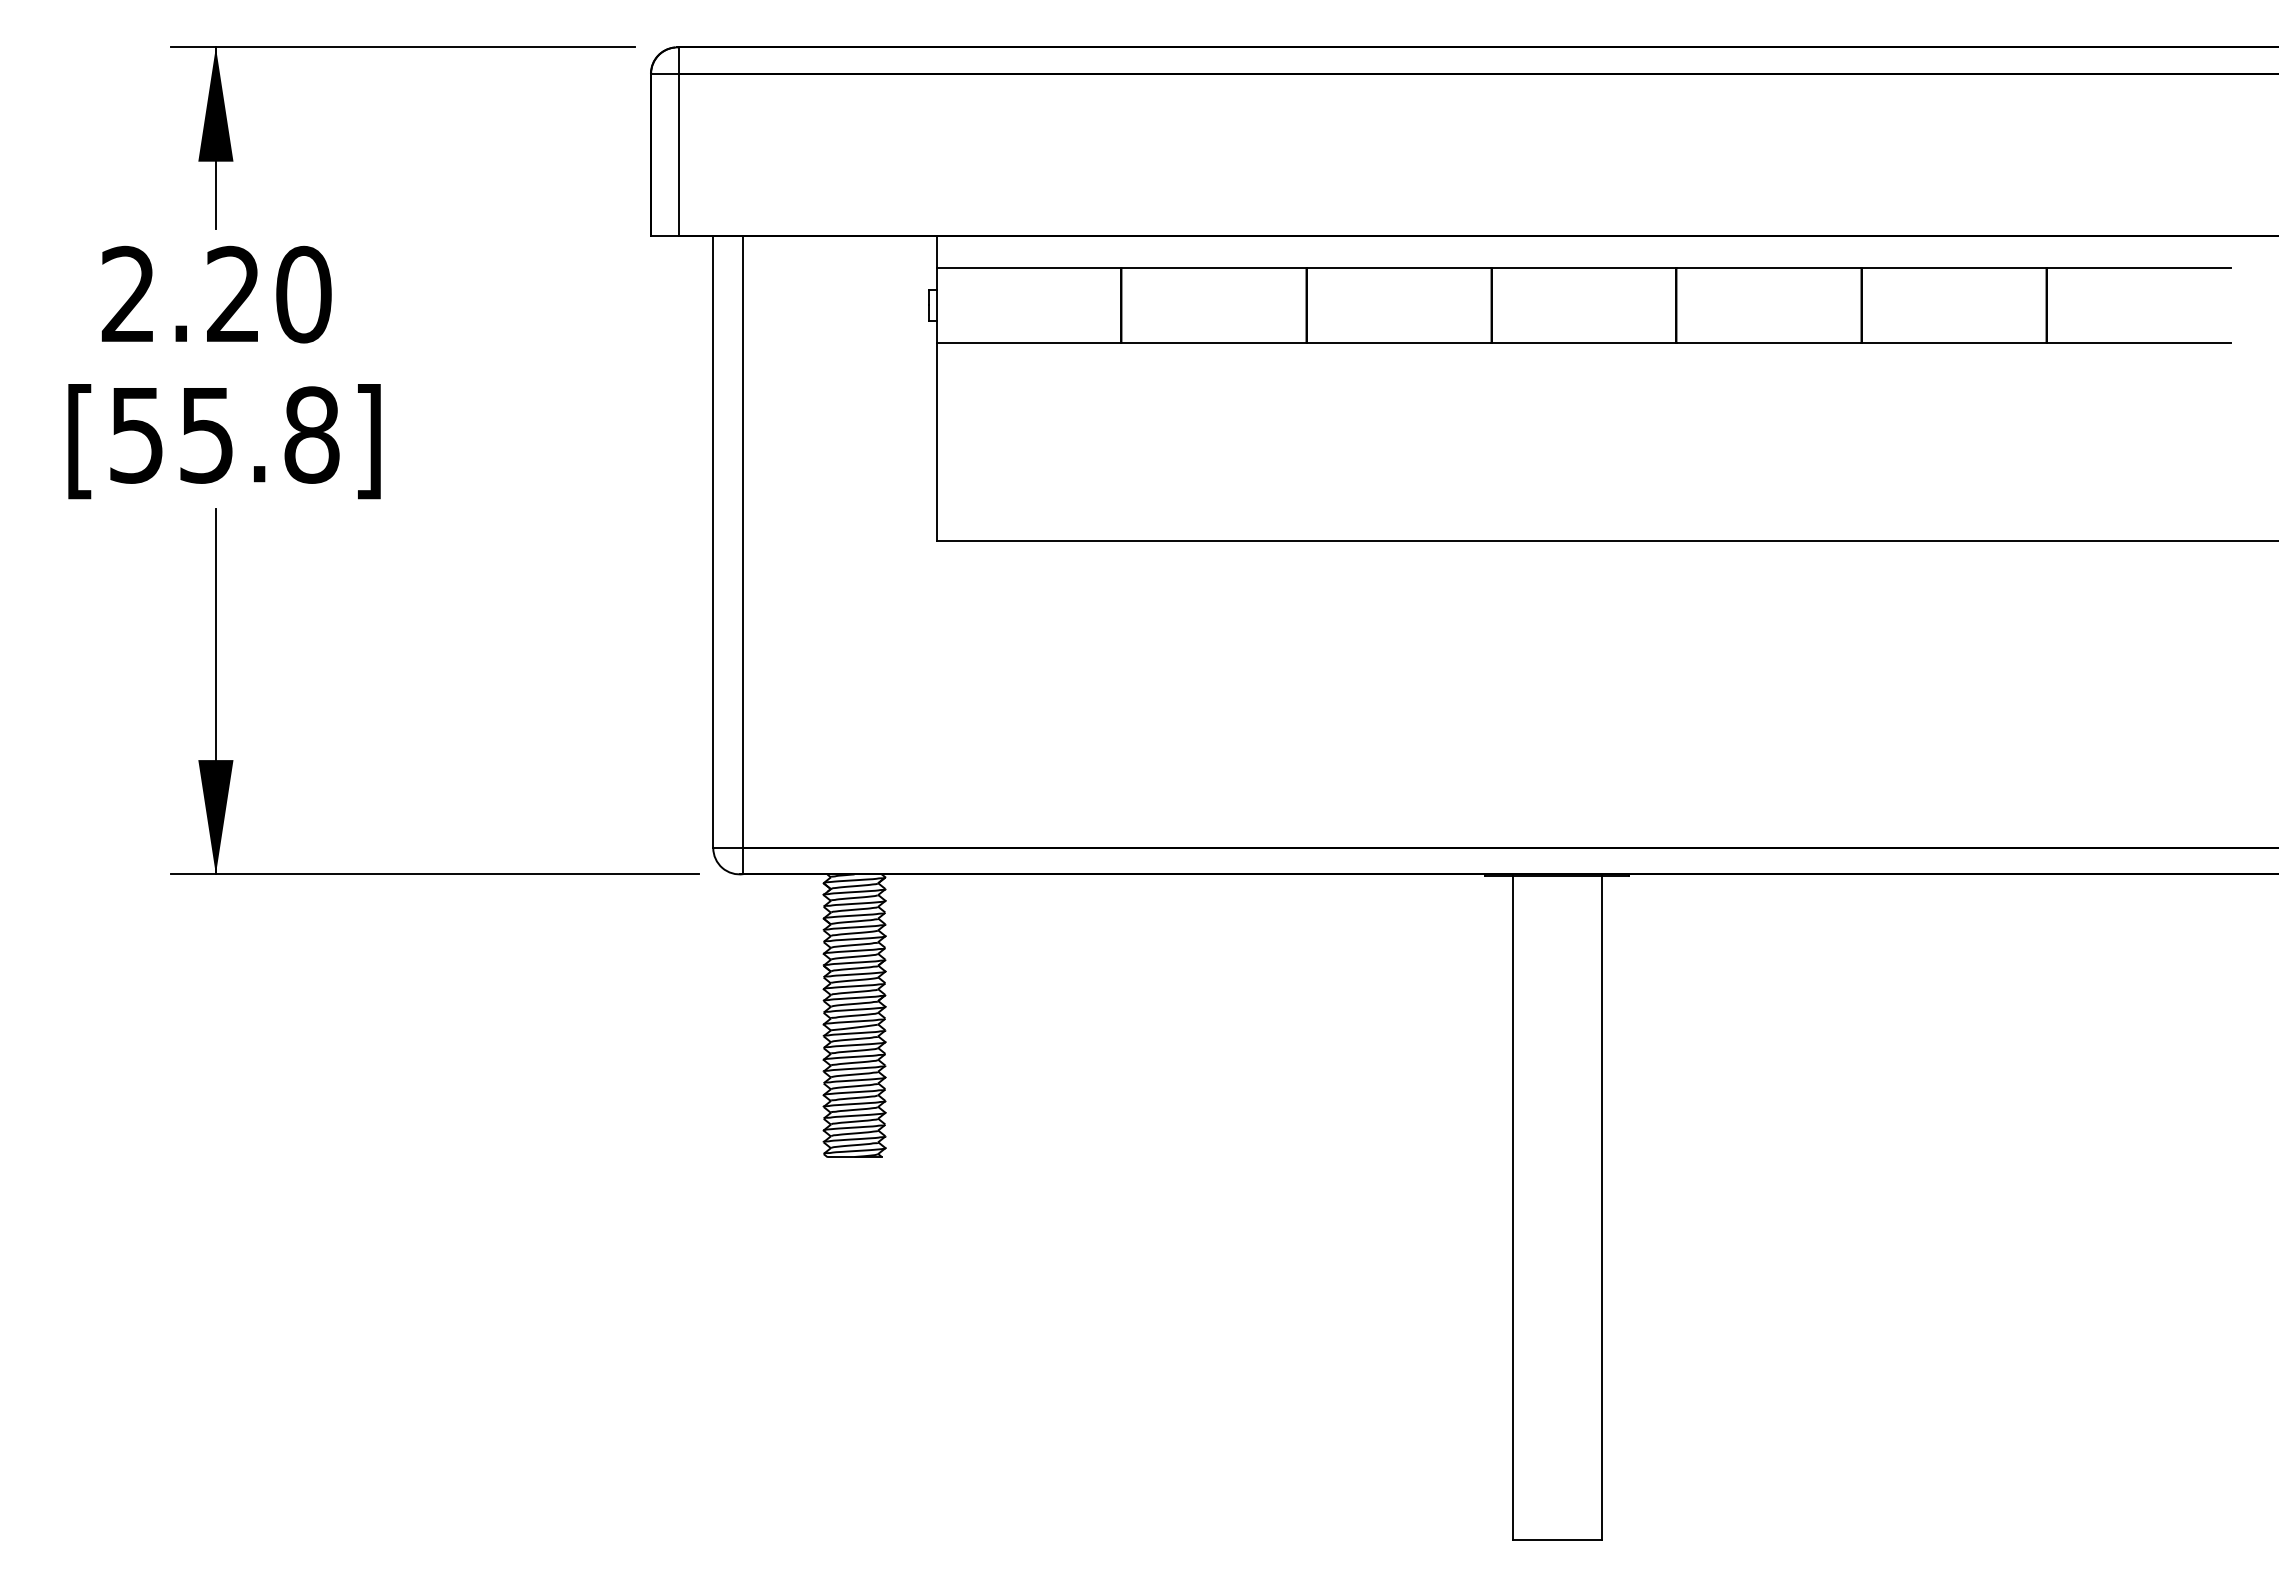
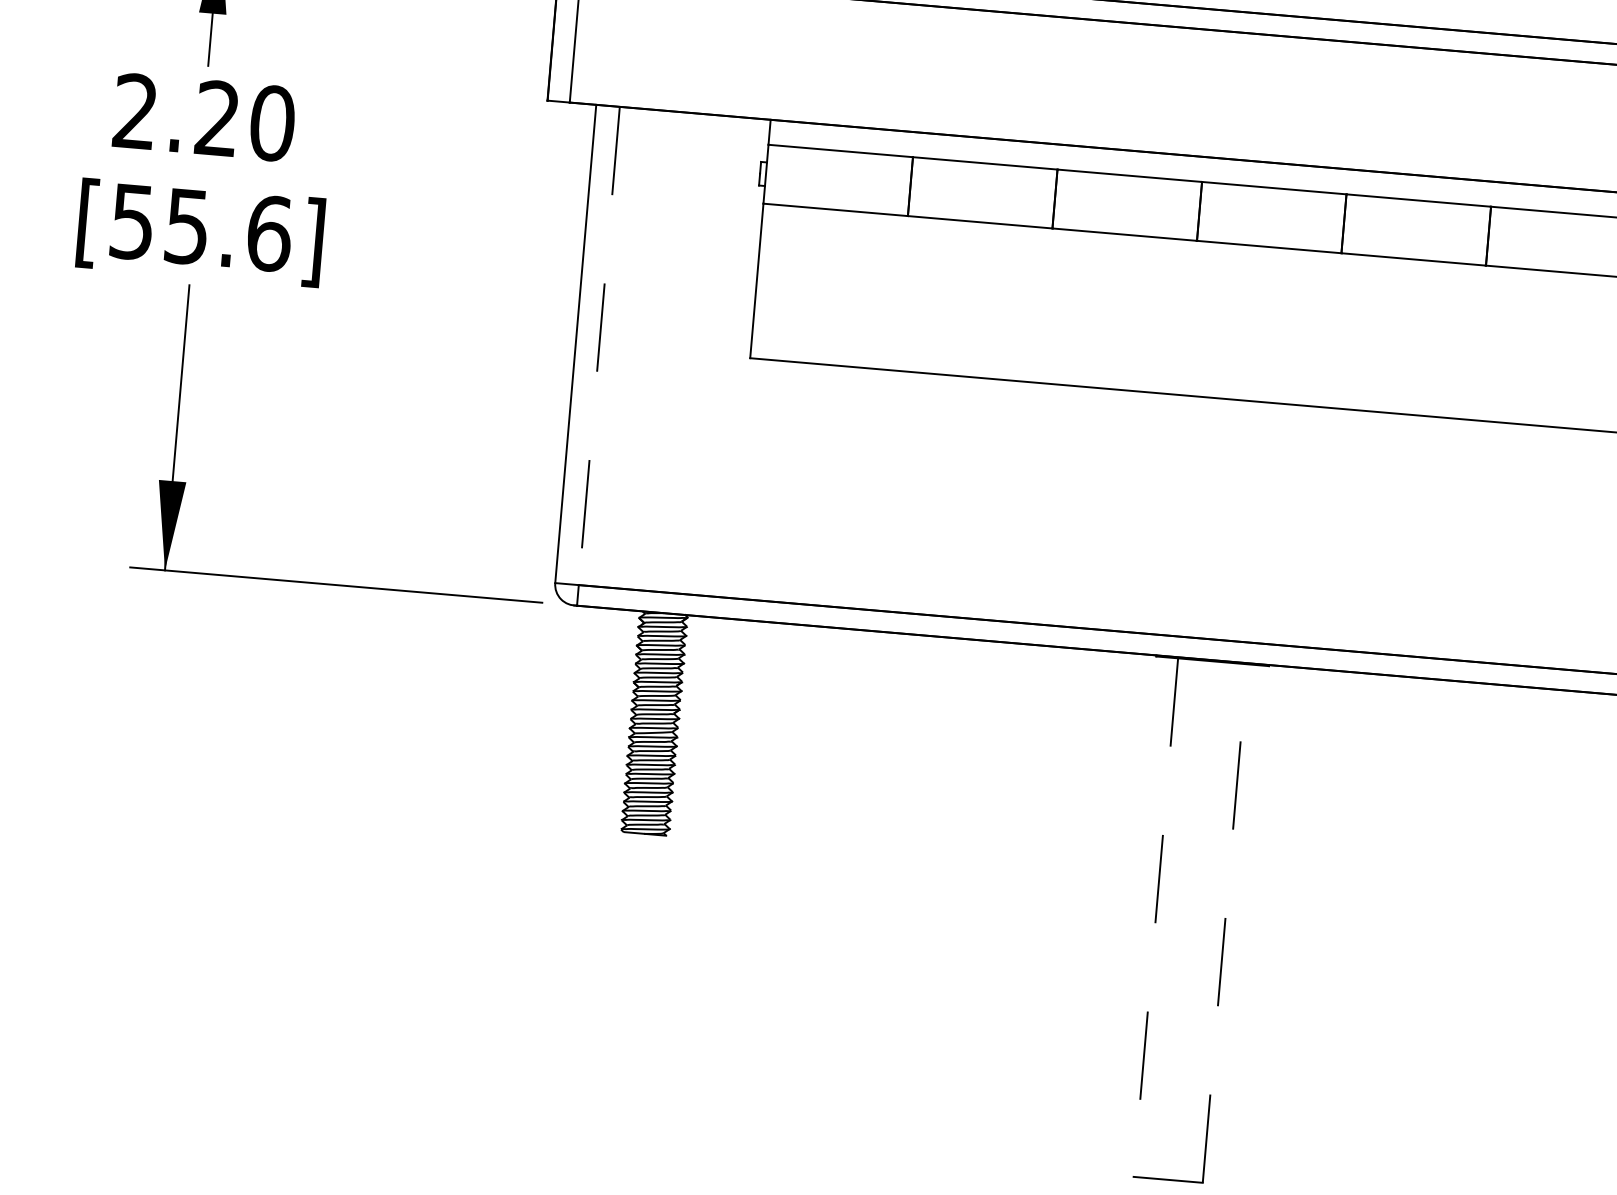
text: (312, 434) -> (269, 233), [55.8] -> [55.6]
line: (743, 542) -> (599, 346), solid -> dashed
line: (1513, 1207) -> (1156, 917), solid -> dashed
line: (1601, 1207) -> (1225, 923), solid -> dashed

